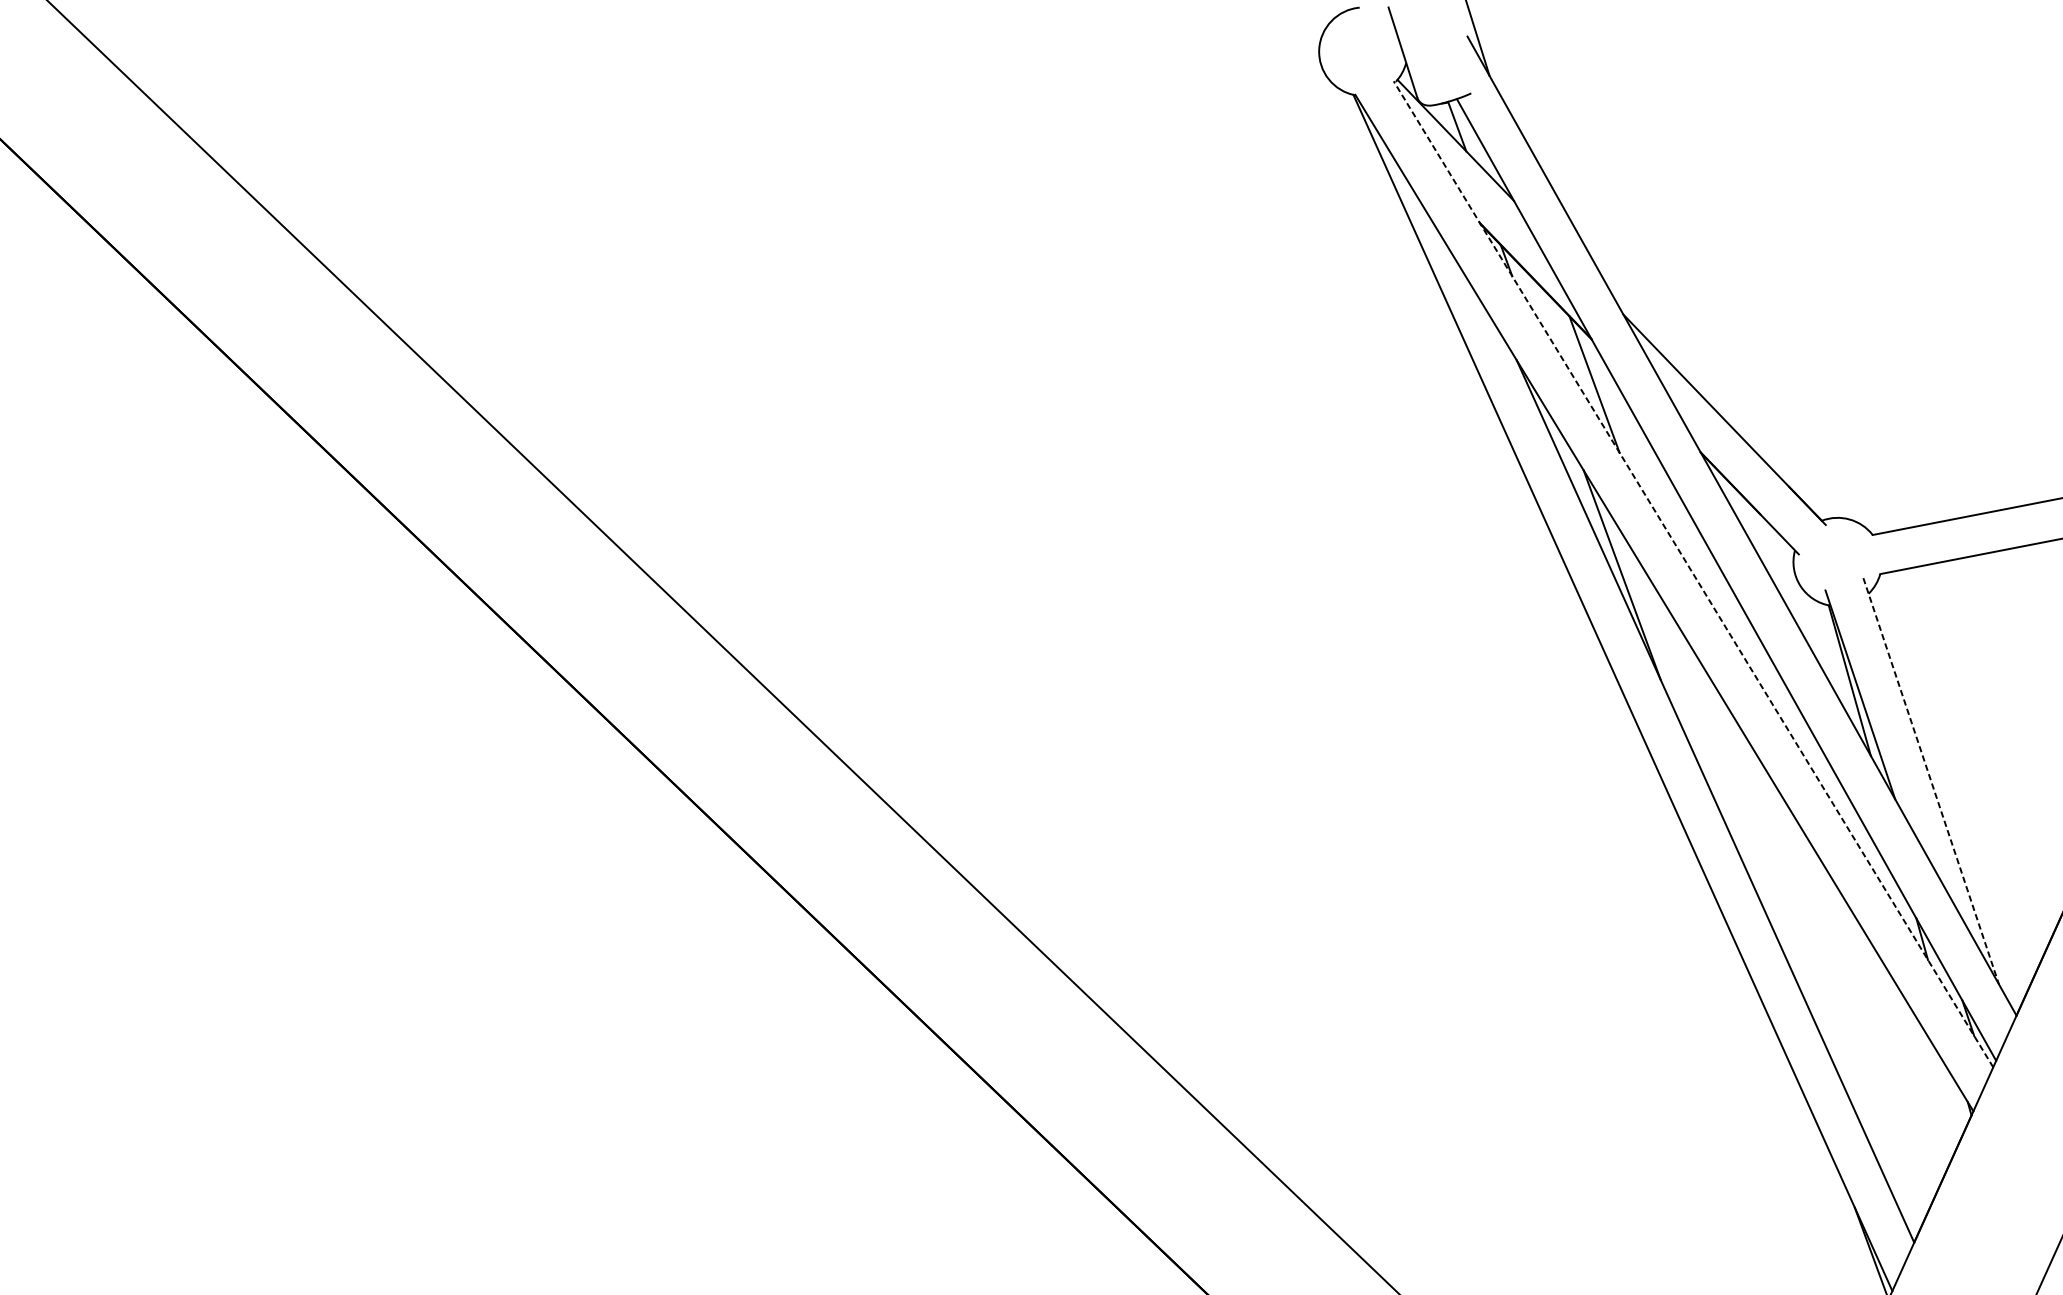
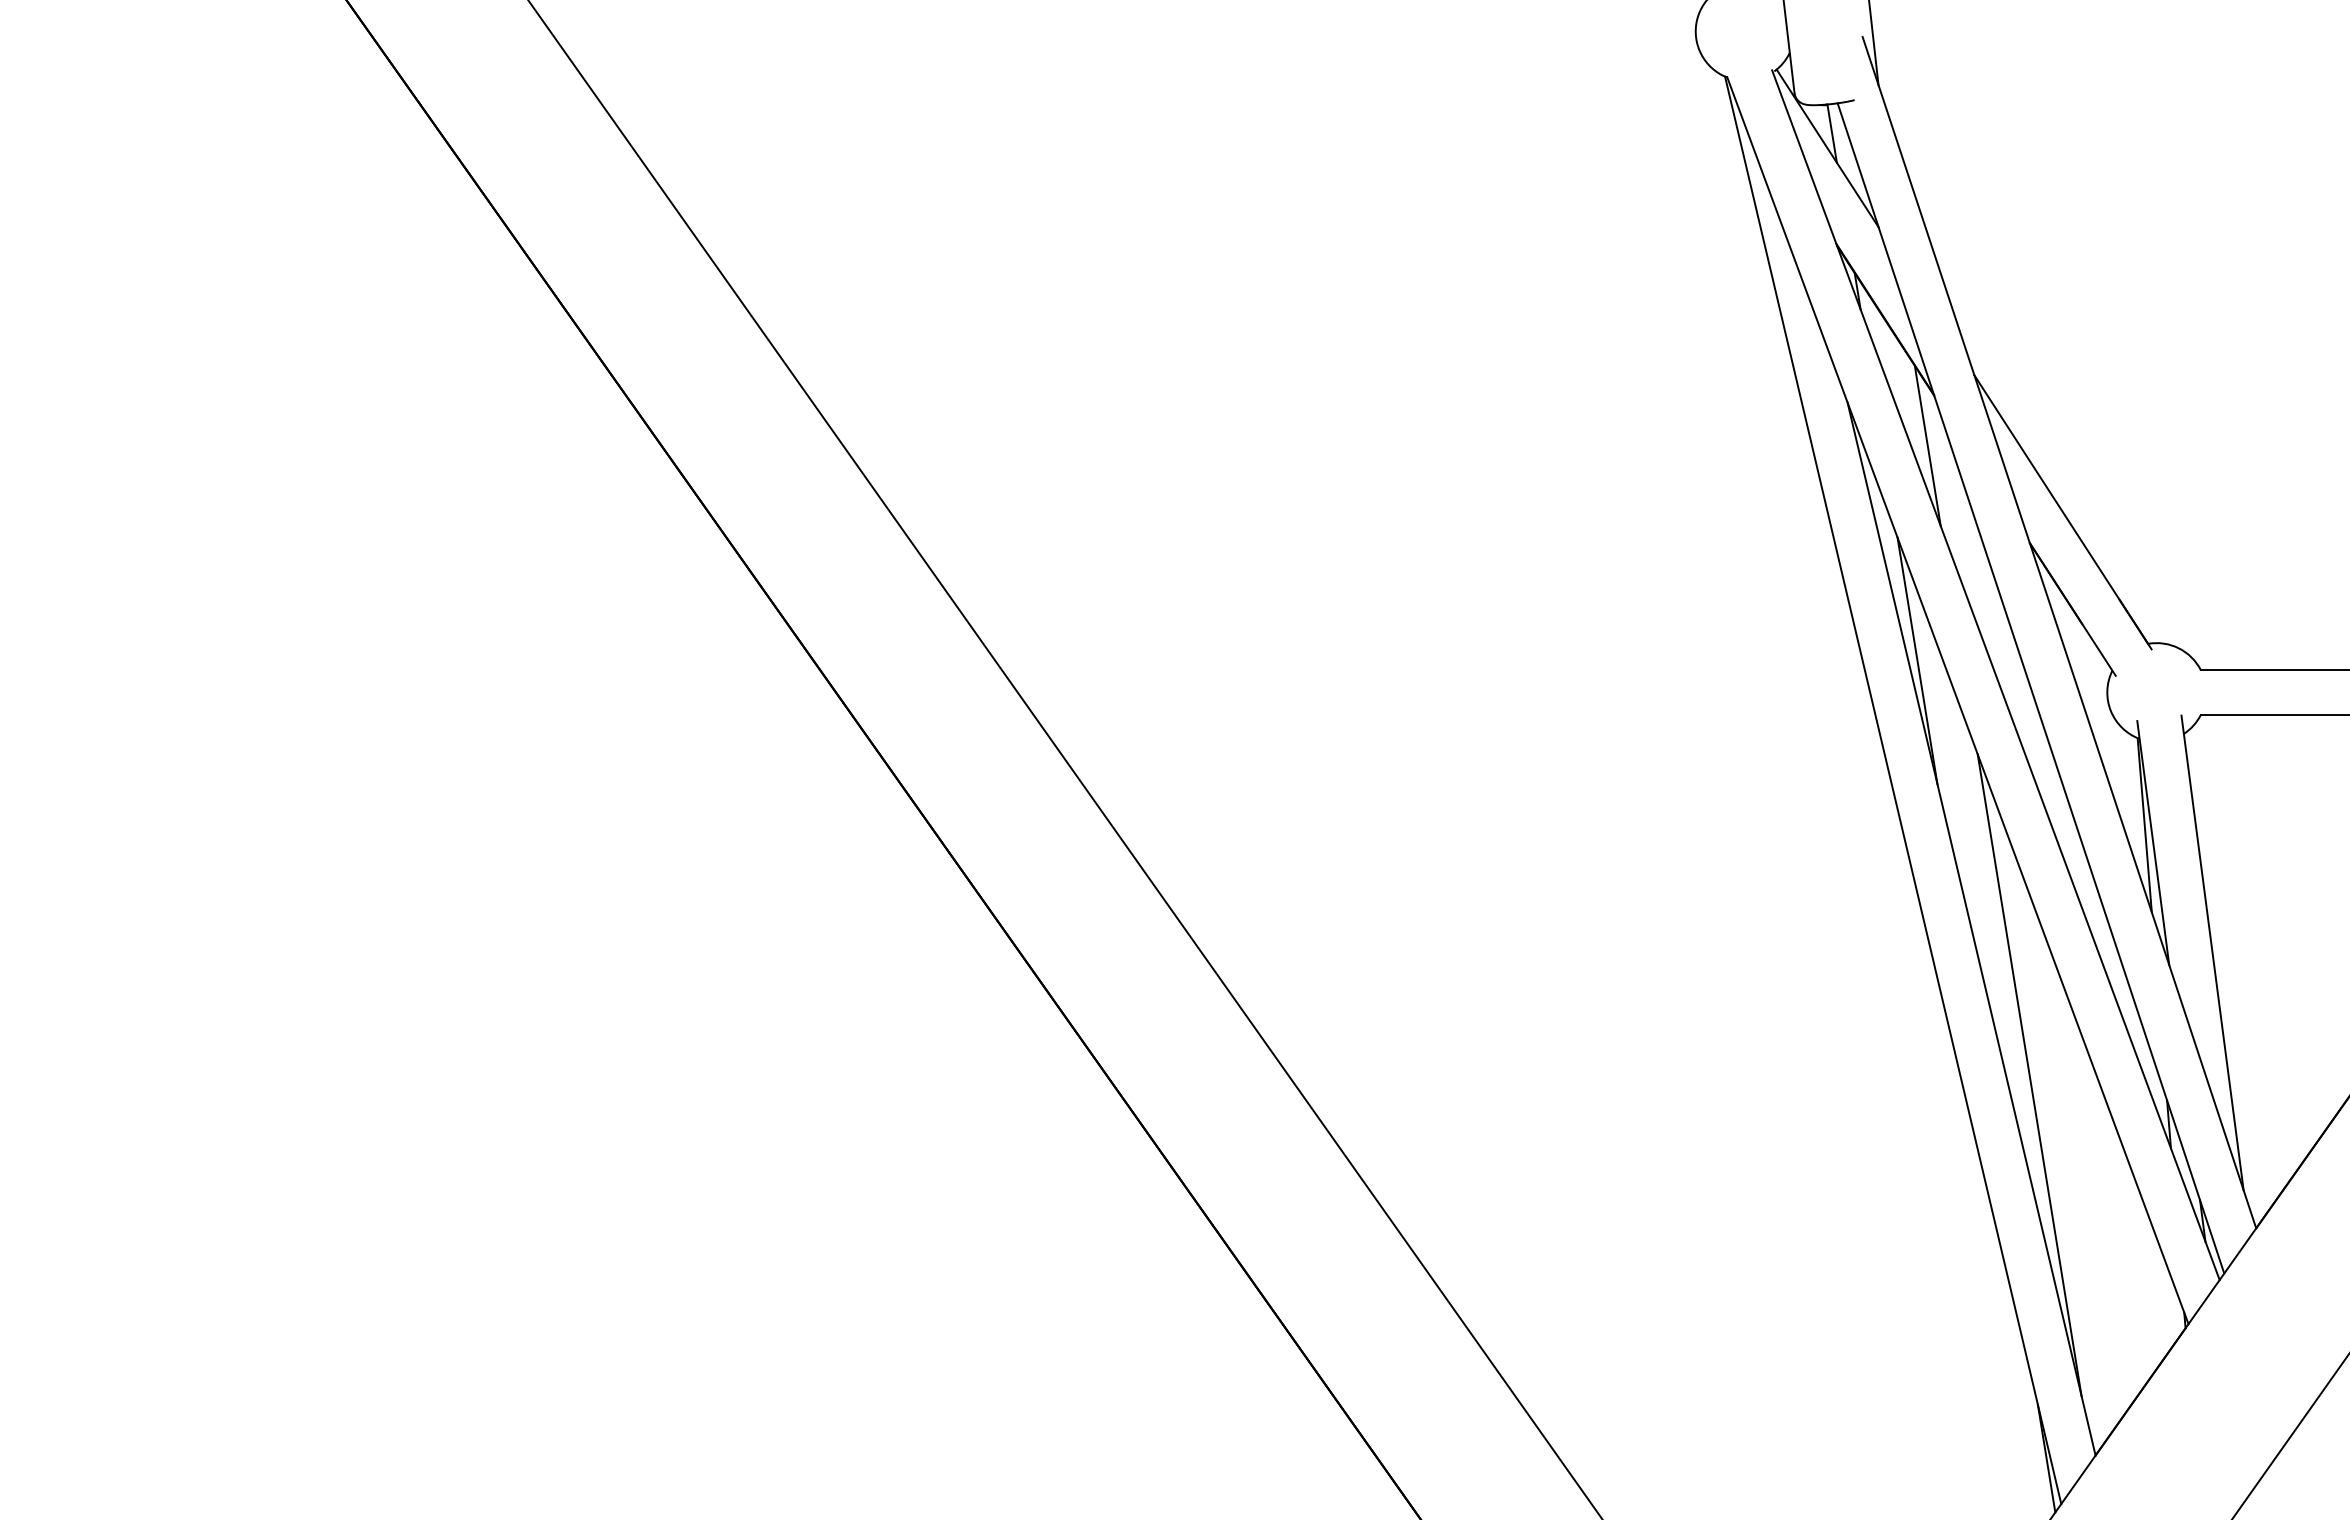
line: (1693, 574) -> (1995, 675), dashed -> solid
line: (1931, 781) -> (2212, 953), dashed -> solid
line: (1791, 919) -> (2029, 1074), added

